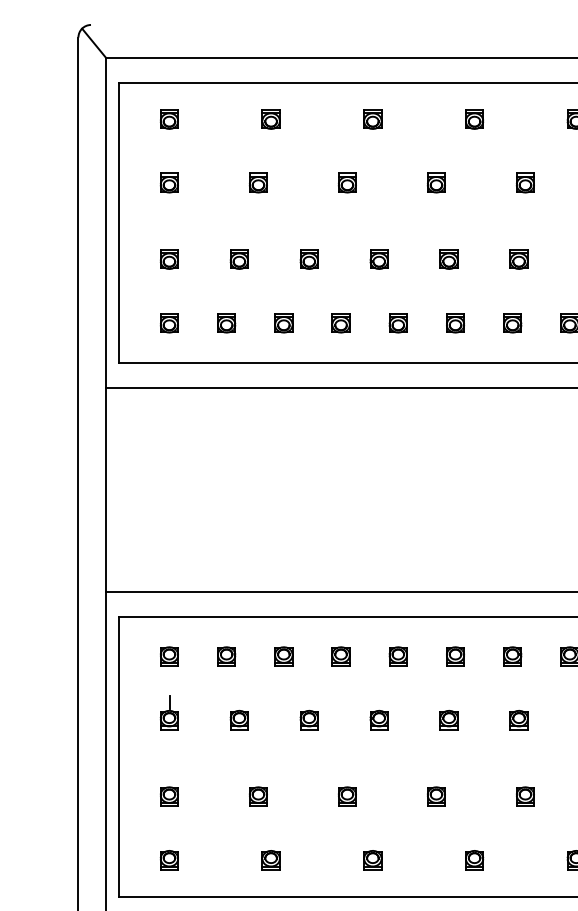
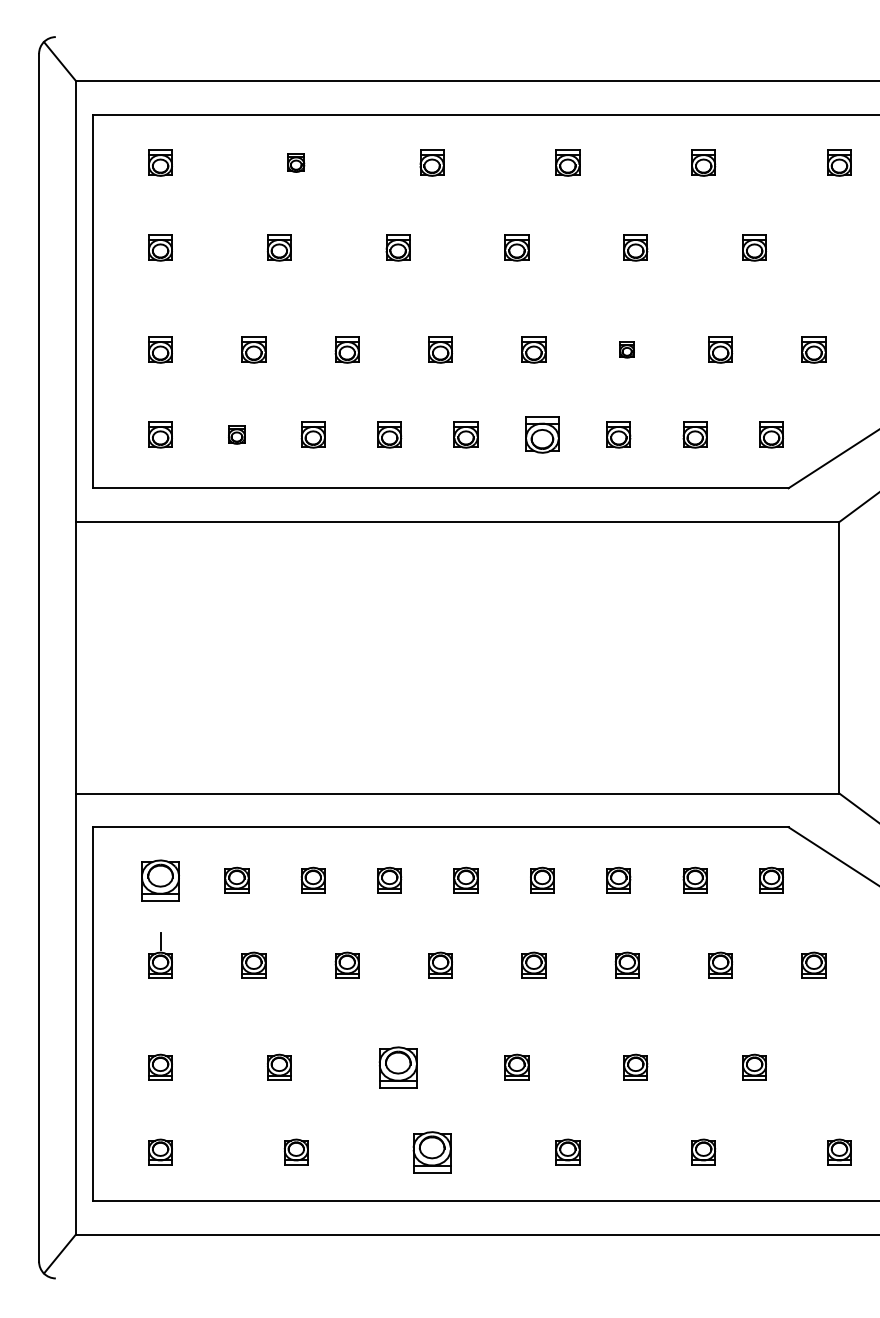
part: (270, 118) -> (295, 162), size x0.7
part: (518, 259) -> (626, 349), size x0.6
part: (226, 322) -> (236, 434), size x0.7
part: (455, 322) -> (542, 434), size x1.4
part: (169, 656) -> (160, 879), size x1.6
part: (346, 796) -> (397, 1066), size x1.6
part: (372, 859) -> (431, 1151), size x1.6

